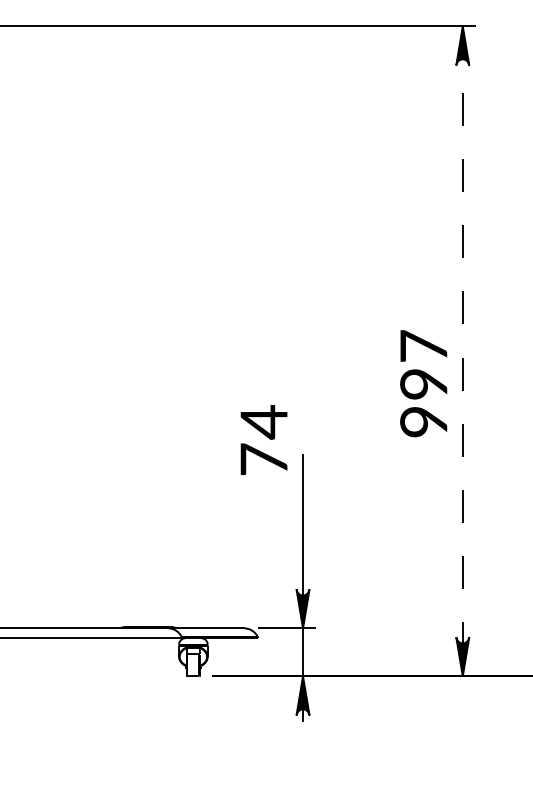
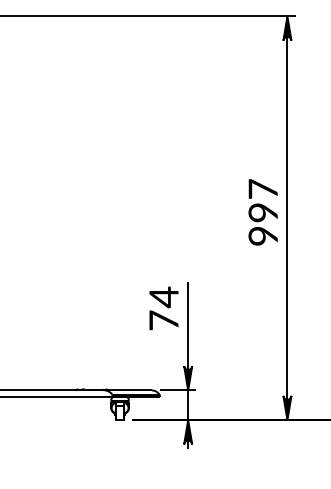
line: (462, 351) -> (287, 218), dashed -> solid
text: (422, 383) -> (262, 212), moved
text: (263, 440) -> (163, 308), moved

